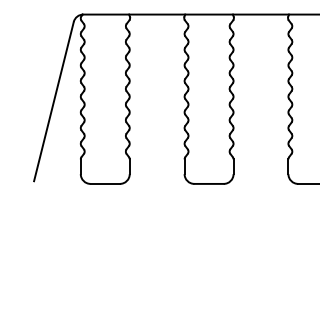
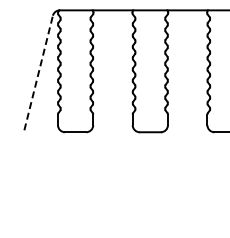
line: (53, 100) -> (38, 72), solid -> dashed

